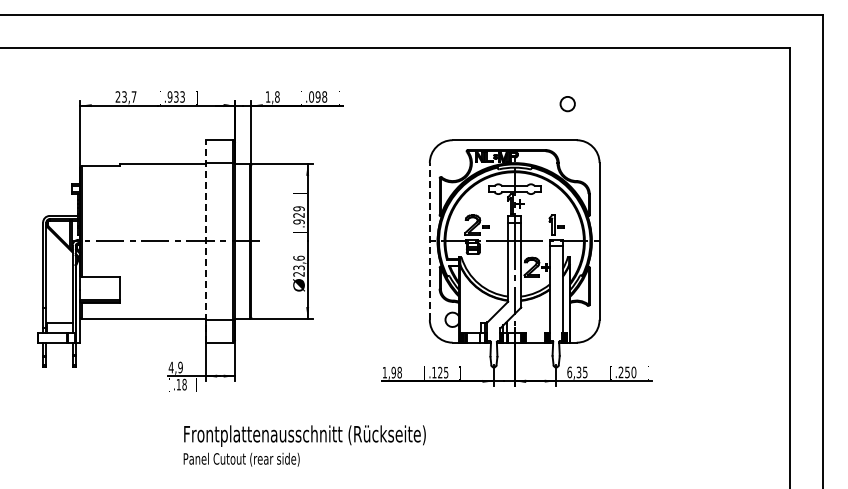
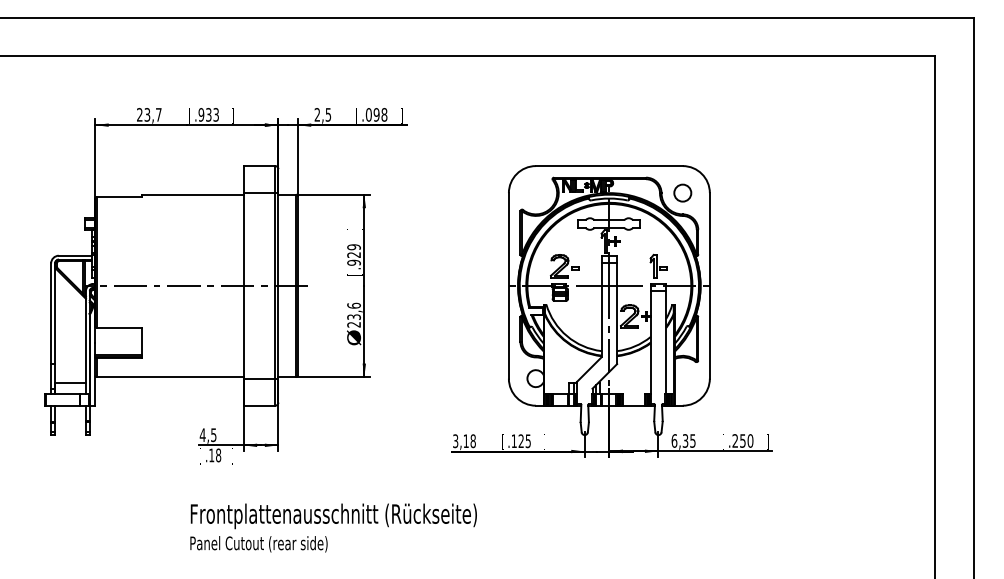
text: (272, 96) -> (322, 114), 1,8 -> 2,5
circle: (567, 104) -> (682, 193), moved
line: (205, 240) -> (243, 284), dashed -> solid
line: (429, 240) -> (508, 284), dashed -> solid
text: (180, 366) -> (213, 433), 4,9 -> 4,5
text: (388, 372) -> (459, 441), 1,98 -> 3,18
text: (304, 445) -> (333, 527), moved

